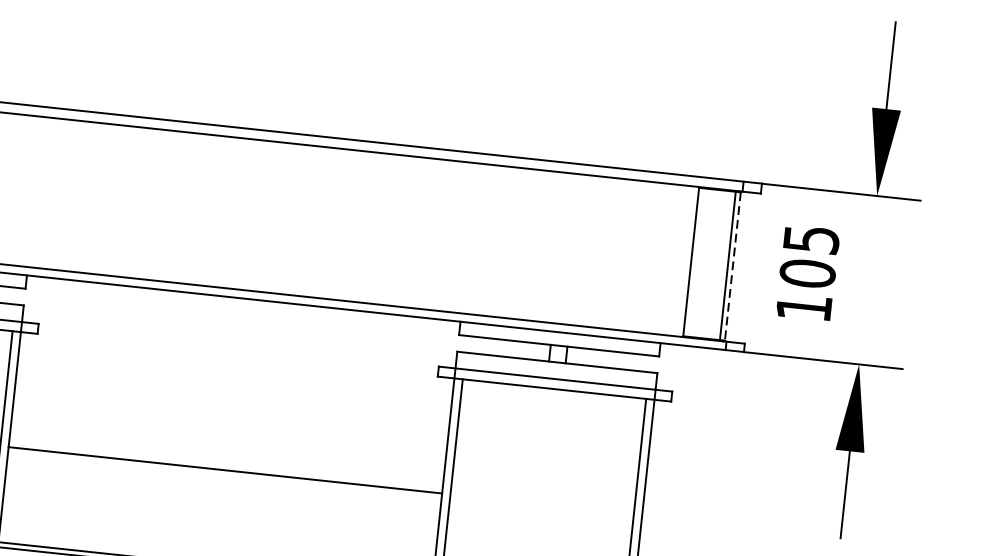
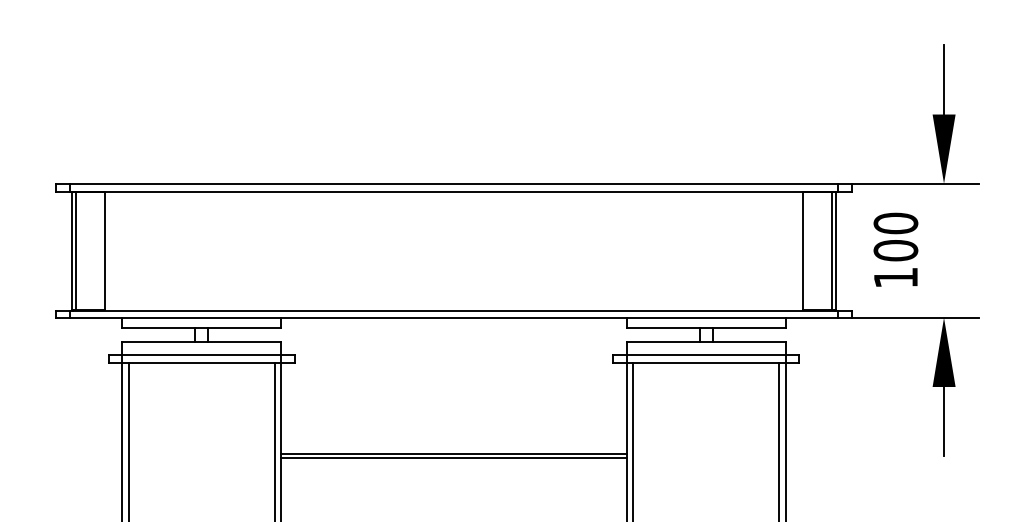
text: (810, 239) -> (895, 223), 105 -> 100
line: (733, 266) -> (836, 251), dashed -> solid
line: (224, 475) -> (453, 458), added

